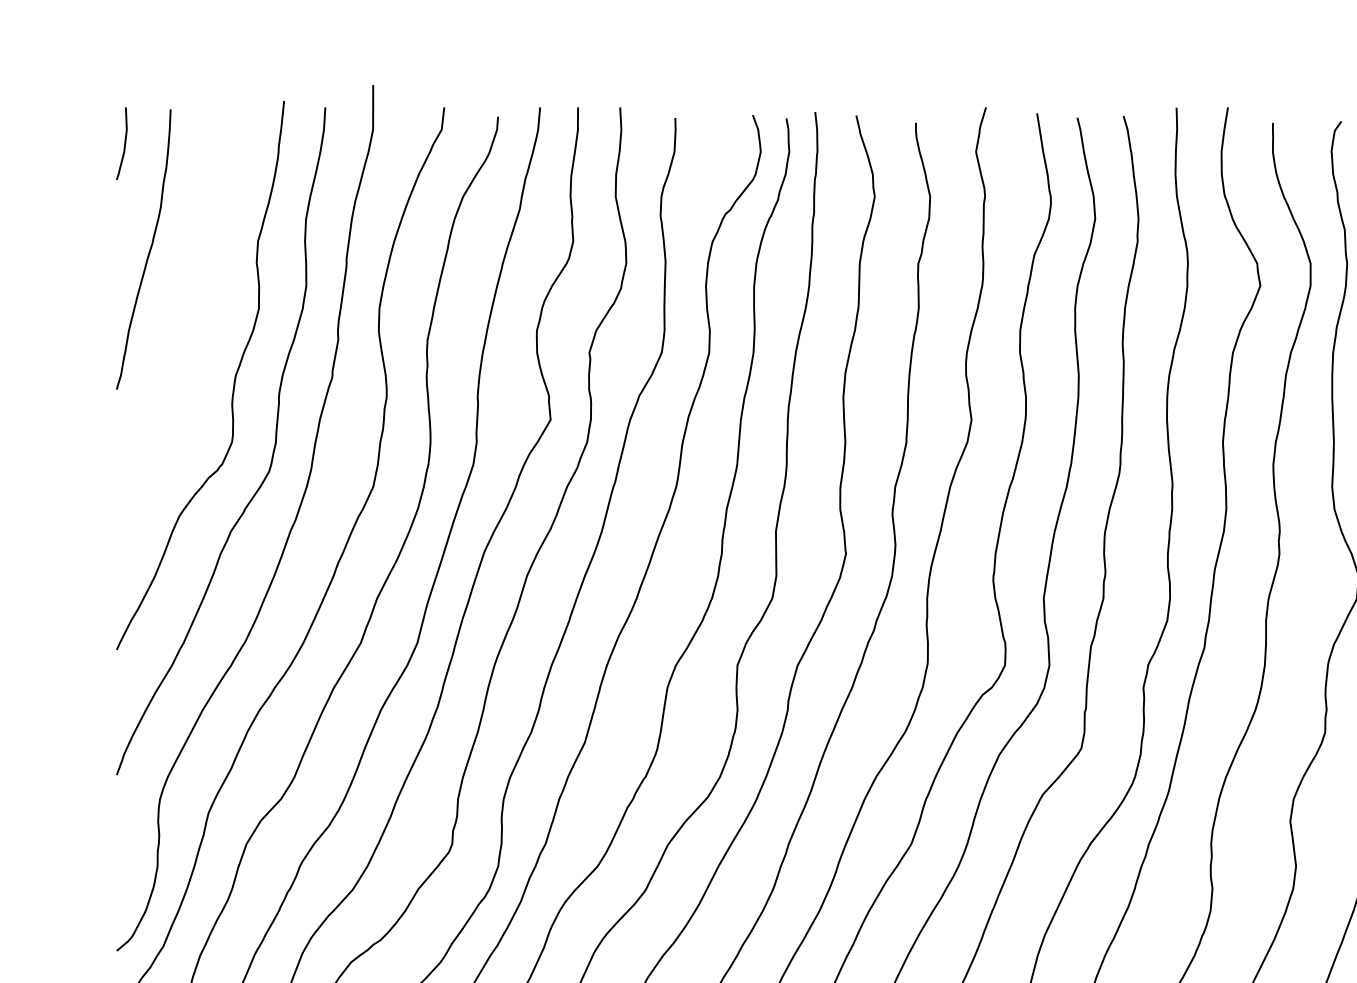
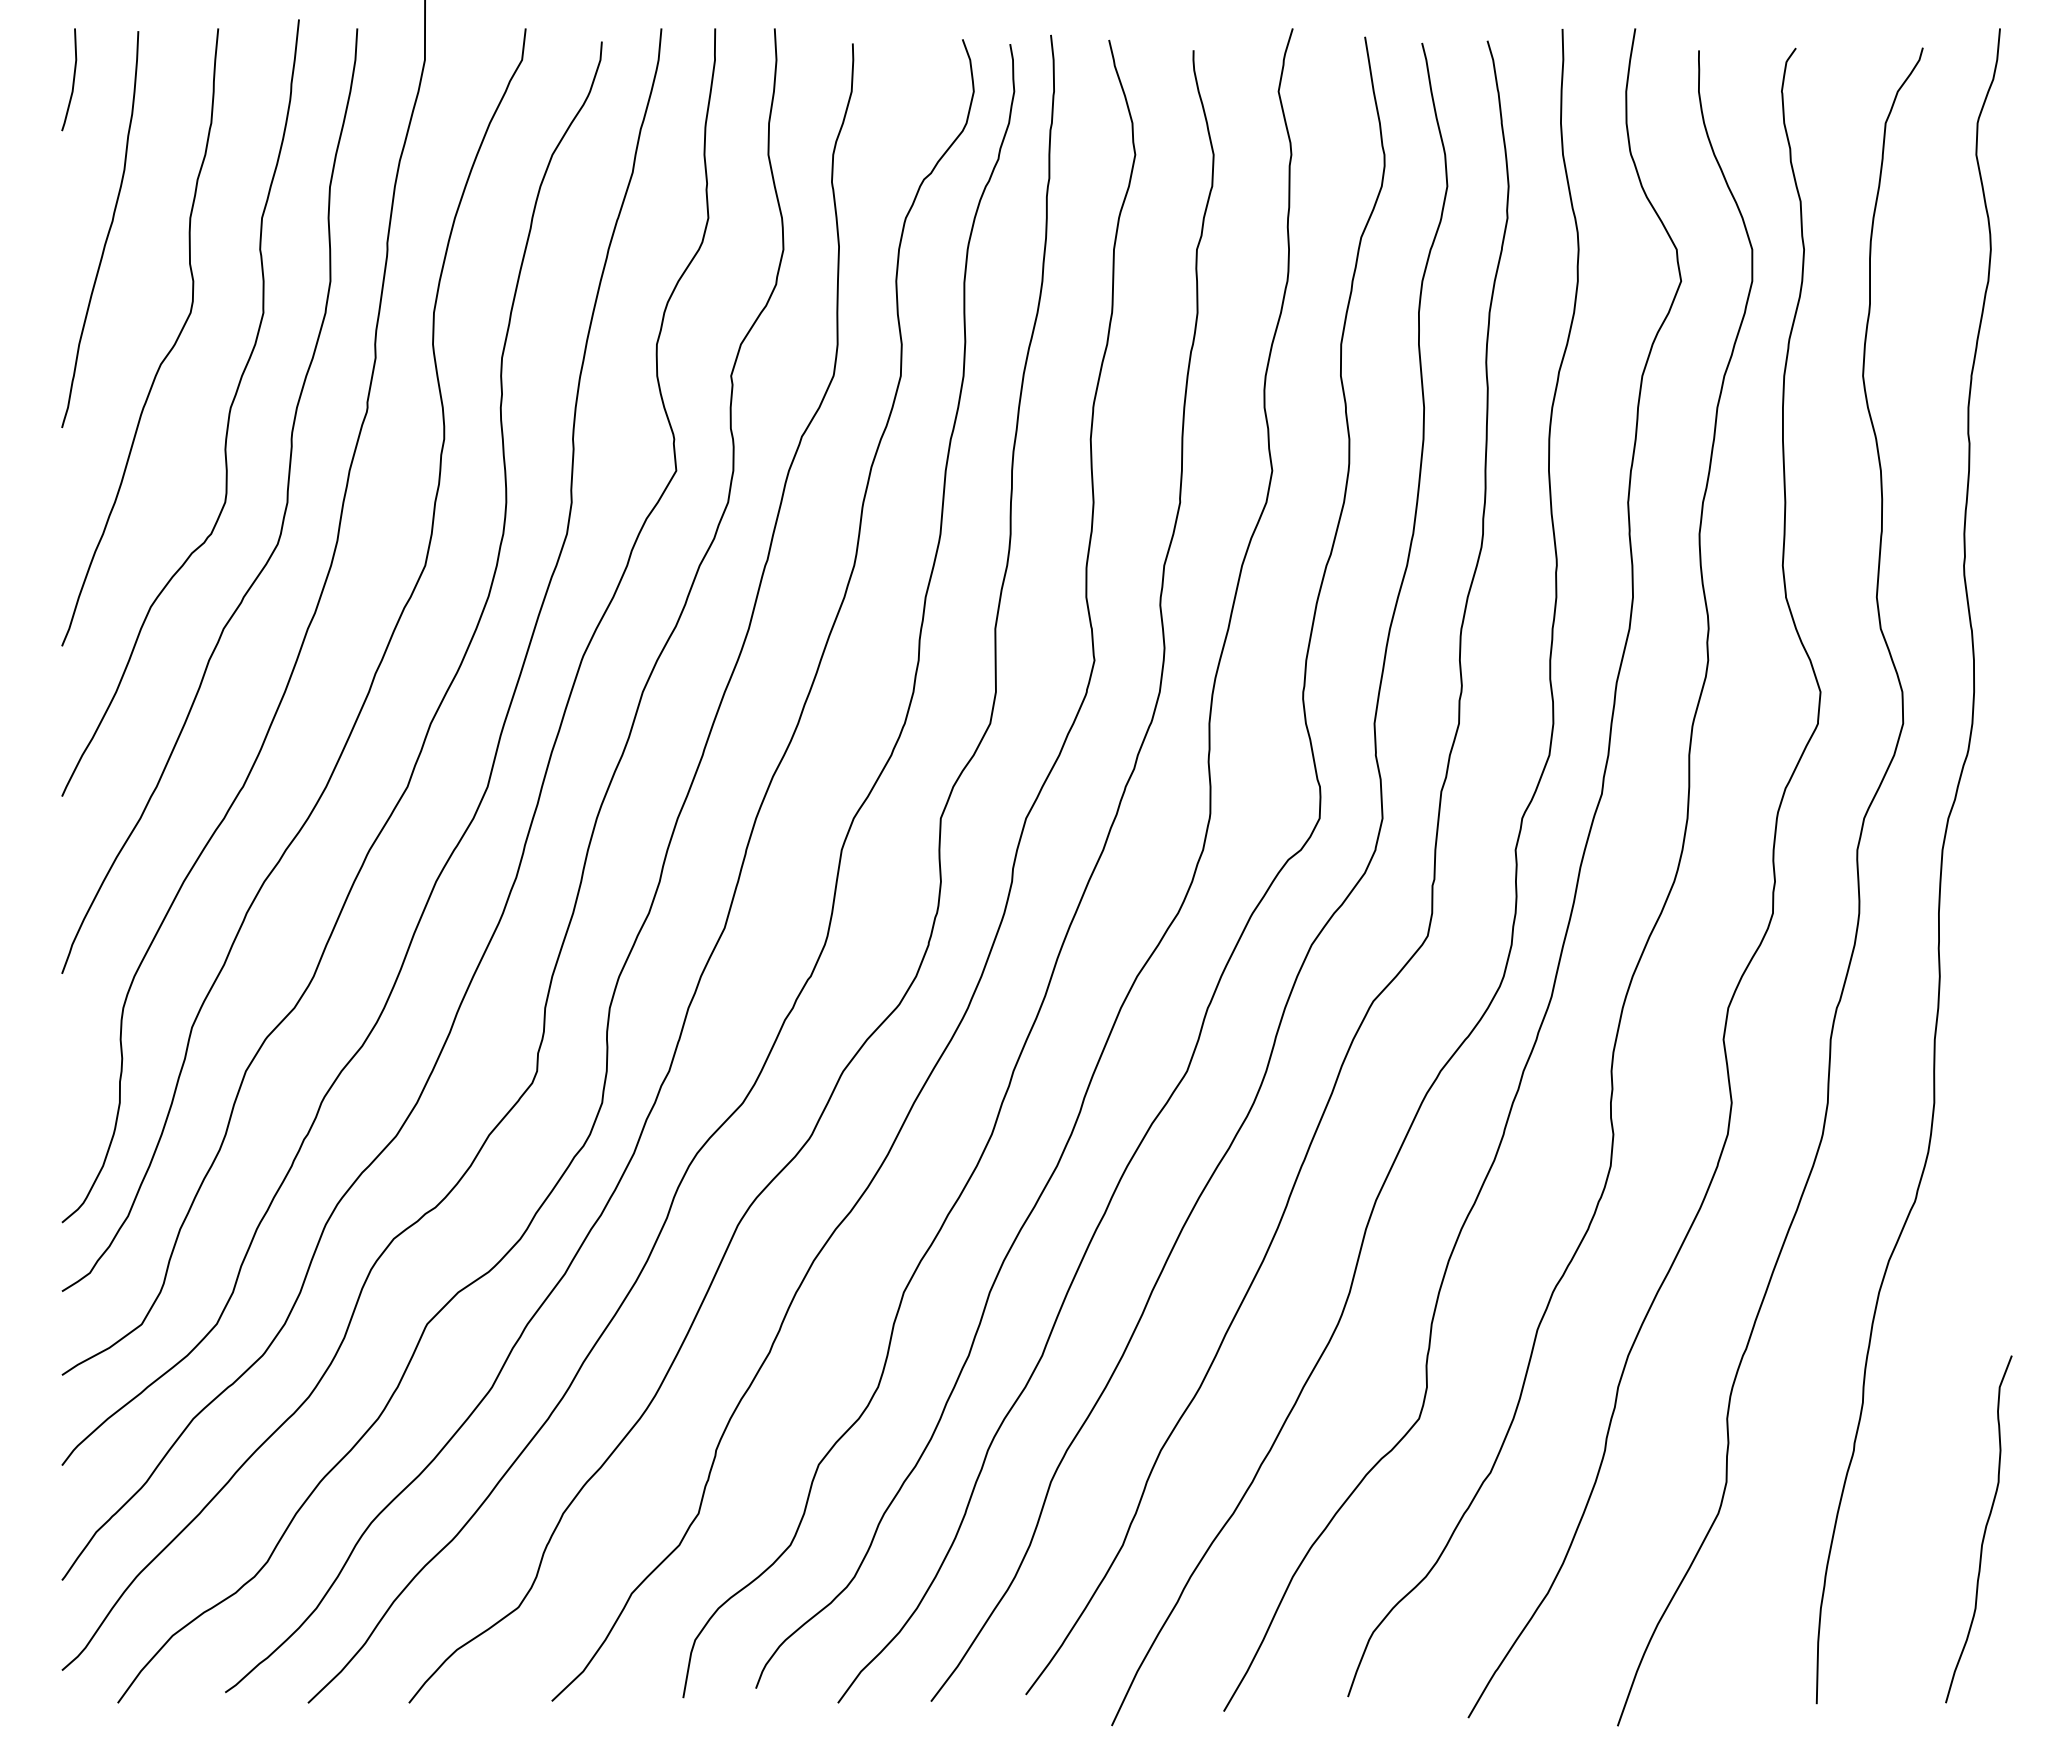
curve: (190, 337) -> (166, 354), added

